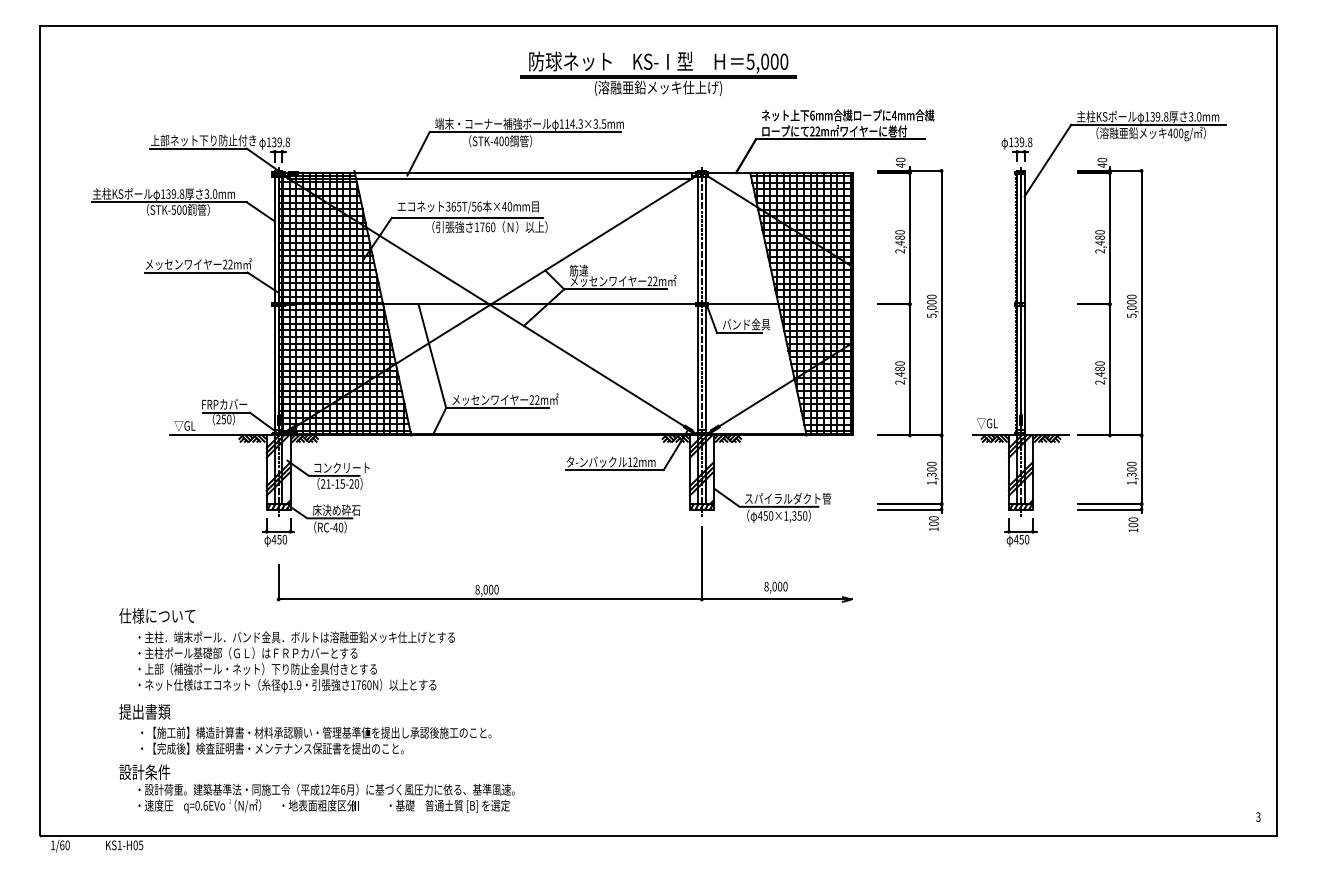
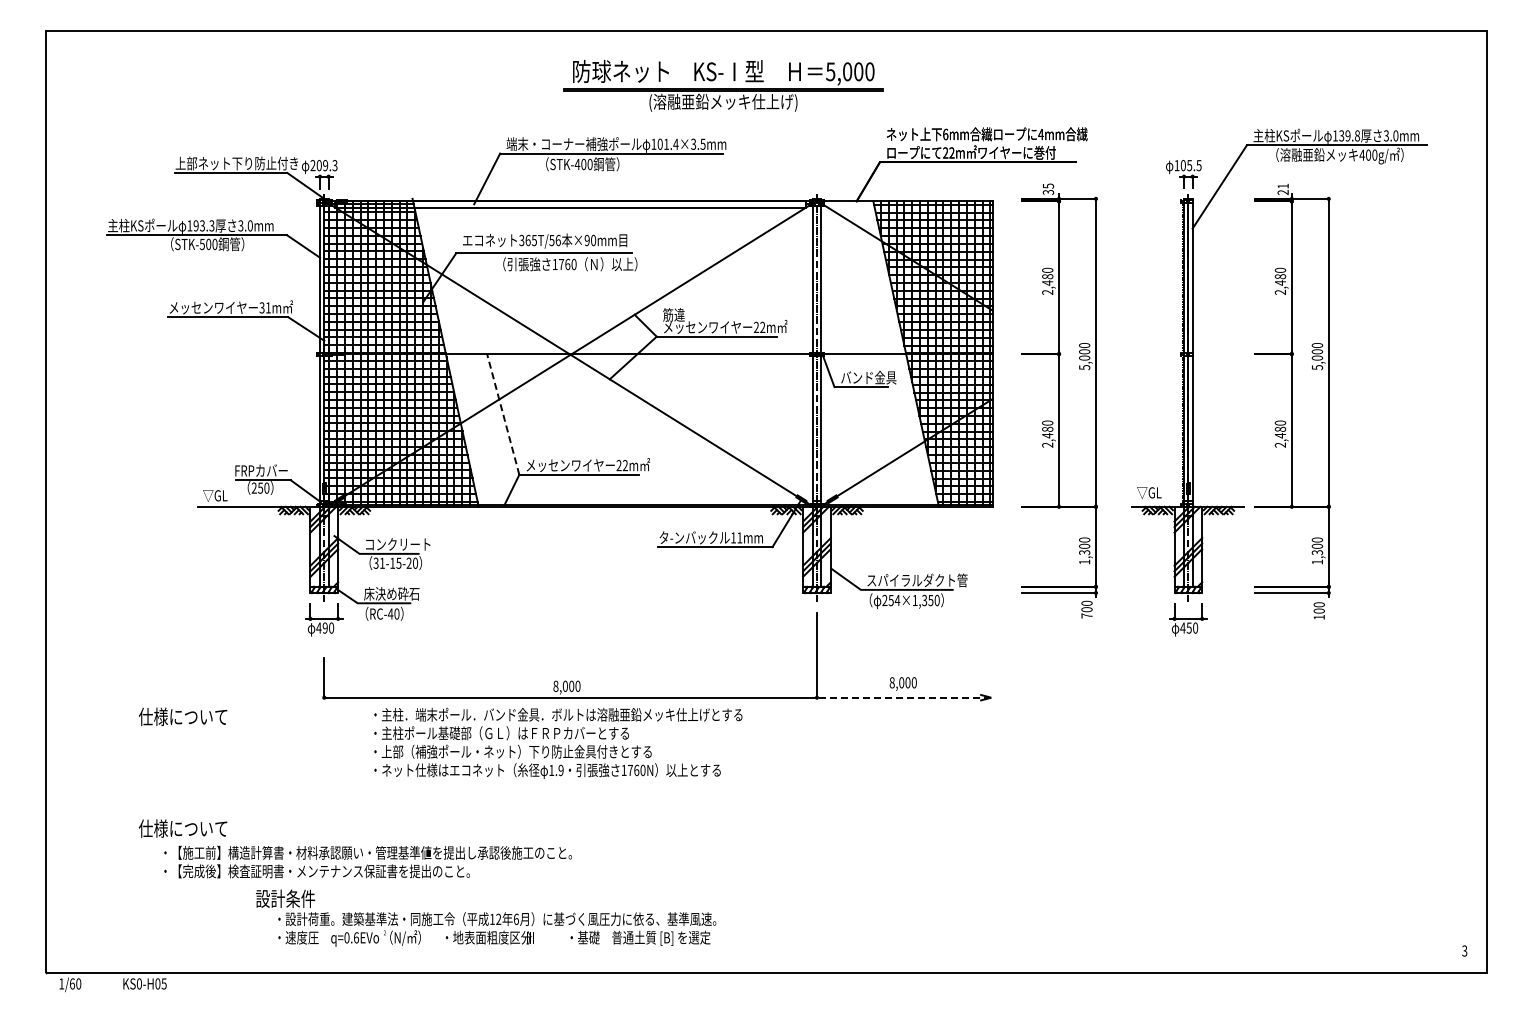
part: (658, 73) -> (723, 85), moved
text: (573, 123) -> (667, 143), 114.3×3.5mm -> 101.4×3.5mm
text: (277, 142) -> (323, 165), 139.8 -> 209.3
text: (1022, 142) -> (1190, 165), 139.8 -> 105.5
text: (900, 162) -> (1048, 189), 40 -> 35
text: (1101, 162) -> (1282, 189), 40 -> 21
text: (174, 193) -> (203, 225), 139.8 -> 193.3
text: (504, 206) -> (587, 240), ×40mm -> ×90mm
text: (227, 264) -> (264, 307), 22m -> 31m
line: (432, 355) -> (503, 413), solid -> dashed
text: (635, 461) -> (739, 537), 12mm -> 11mm
text: (322, 484) -> (375, 563), 21-15-20 -> 31-15-20
text: (765, 515) -> (891, 600), 450×1,350 -> 254×1,350
text: (933, 528) -> (1086, 615), 100 -> 700
text: (278, 539) -> (324, 627), 450 -> 490
line: (776, 599) -> (903, 697), solid -> dashed
text: (296, 661) -> (558, 742), moved
text: (156, 711) -> (182, 828), 提出書類 -> 仕様について
text: (317, 788) -> (486, 917), moved
text: (118, 844) -> (138, 983), KS1-H05 -> KS0-H05

